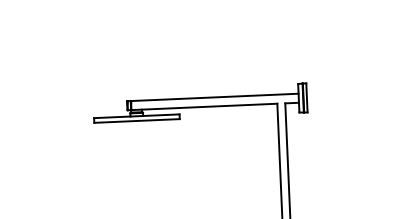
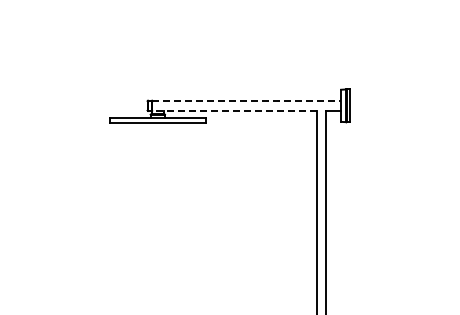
line: (215, 97) -> (247, 100), solid -> dashed
line: (203, 106) -> (233, 110), solid -> dashed

